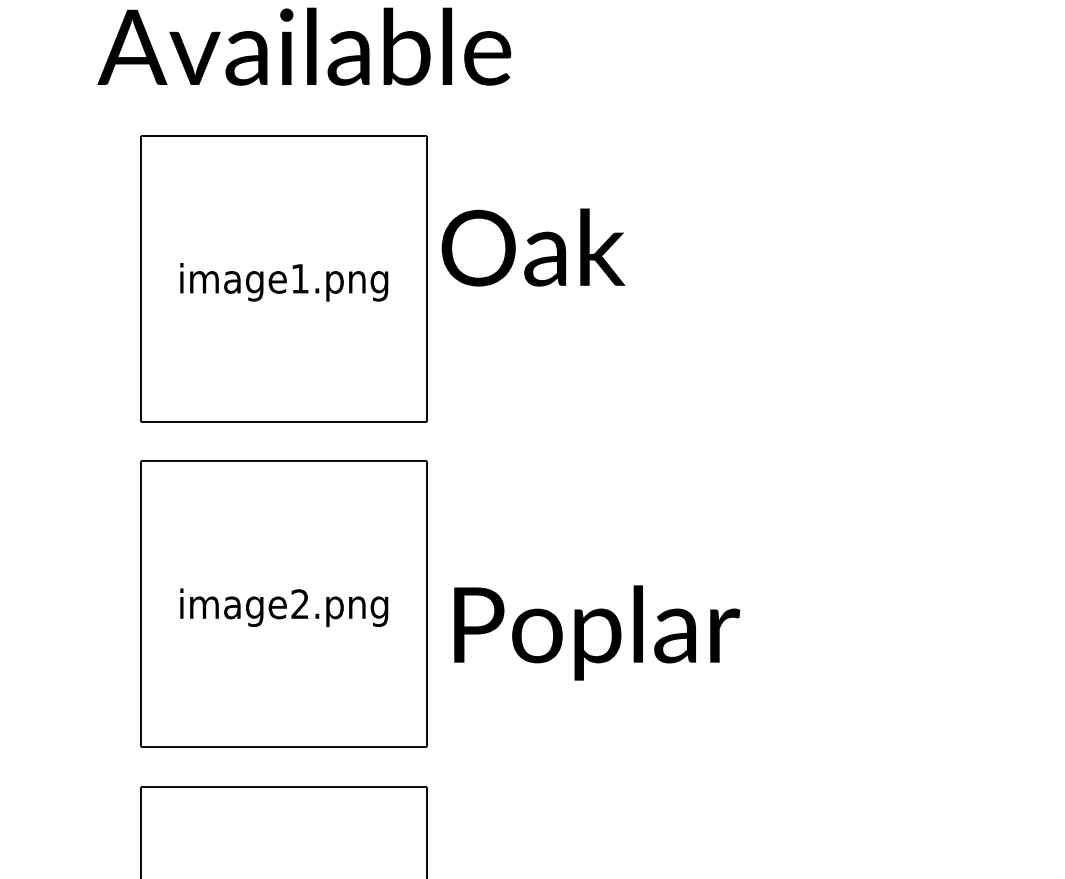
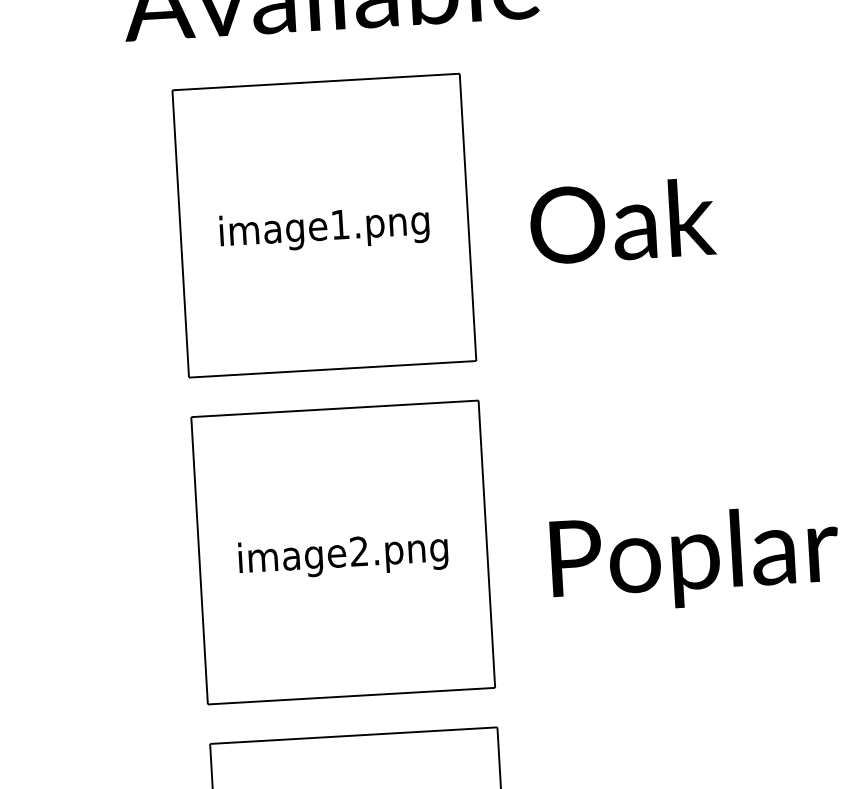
text: (533, 247) -> (622, 221), moved
text: (597, 632) -> (695, 558), moved

